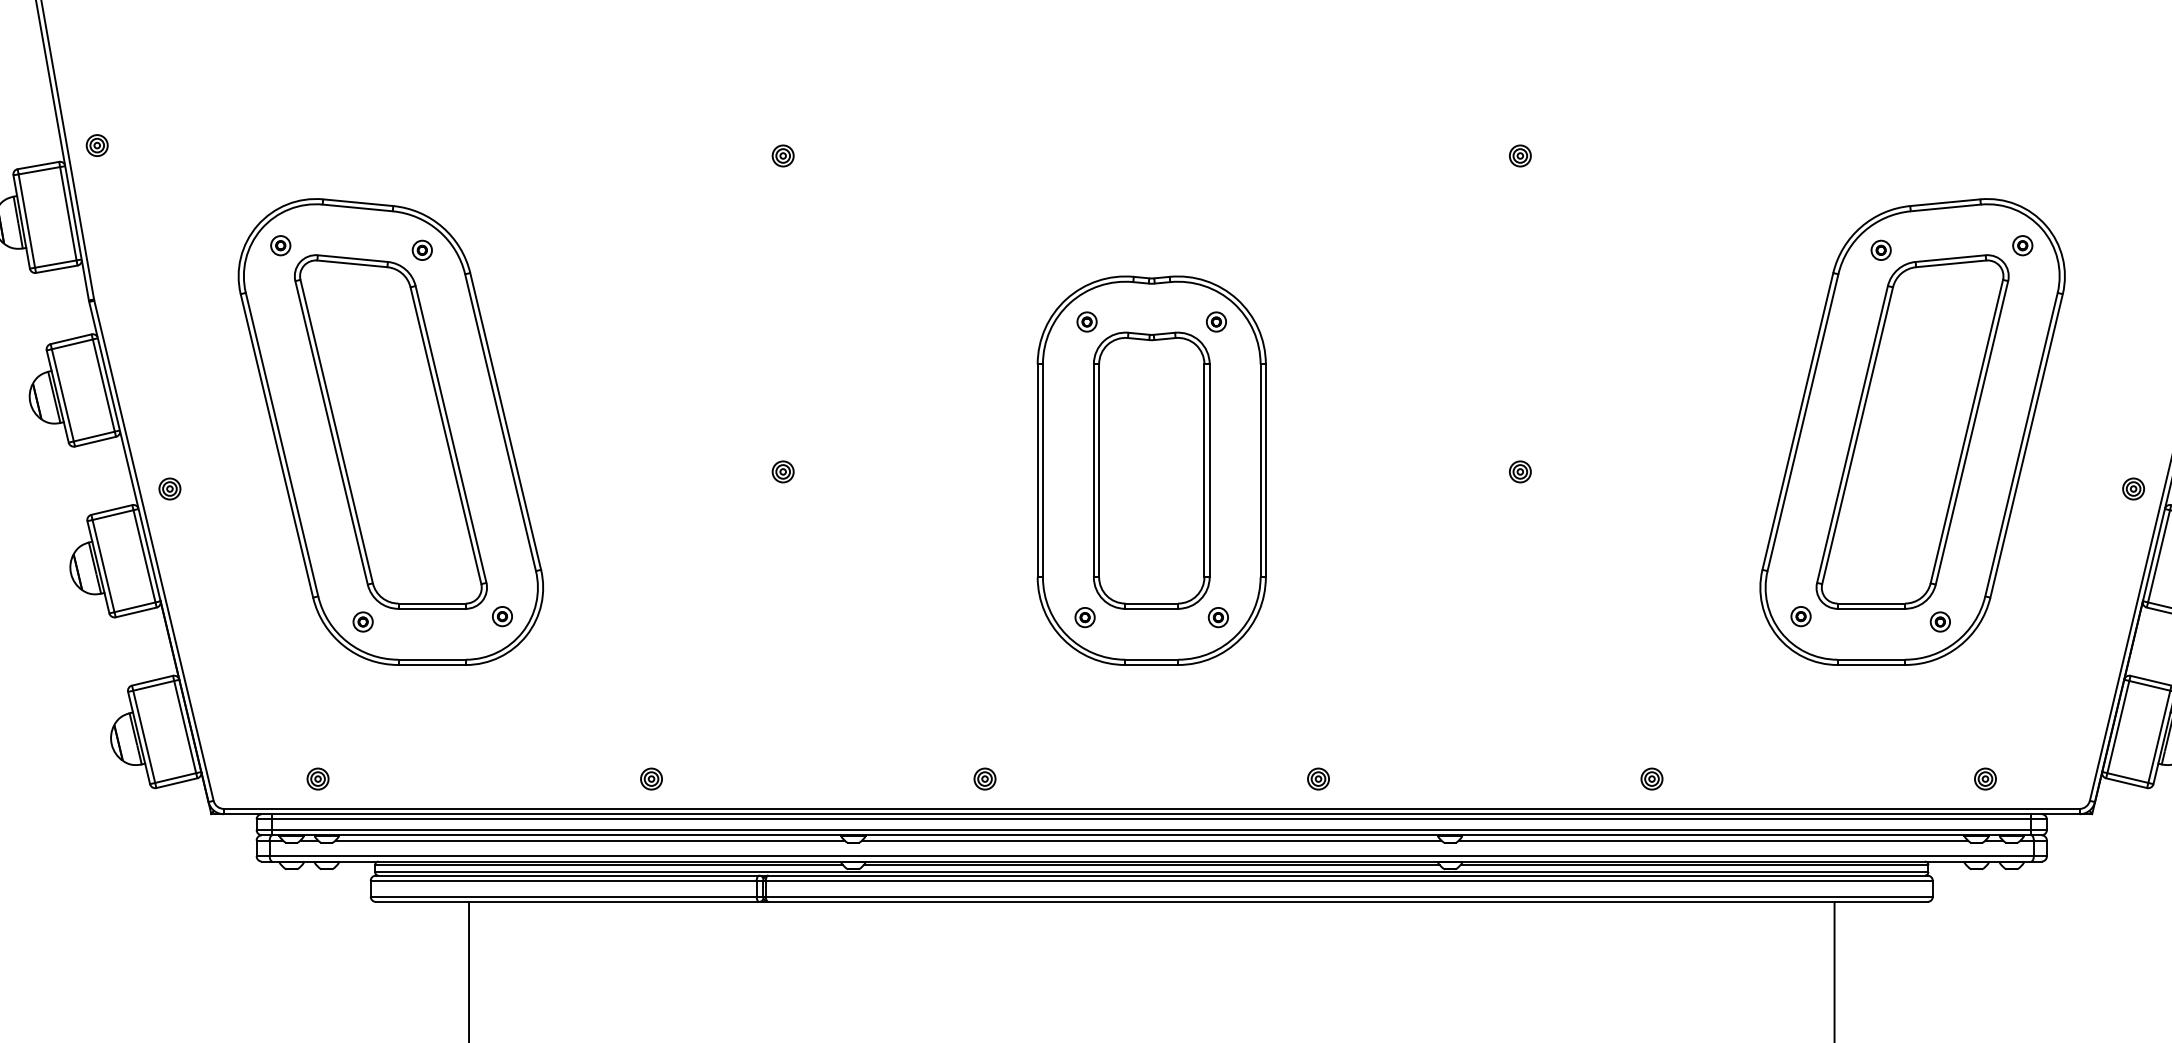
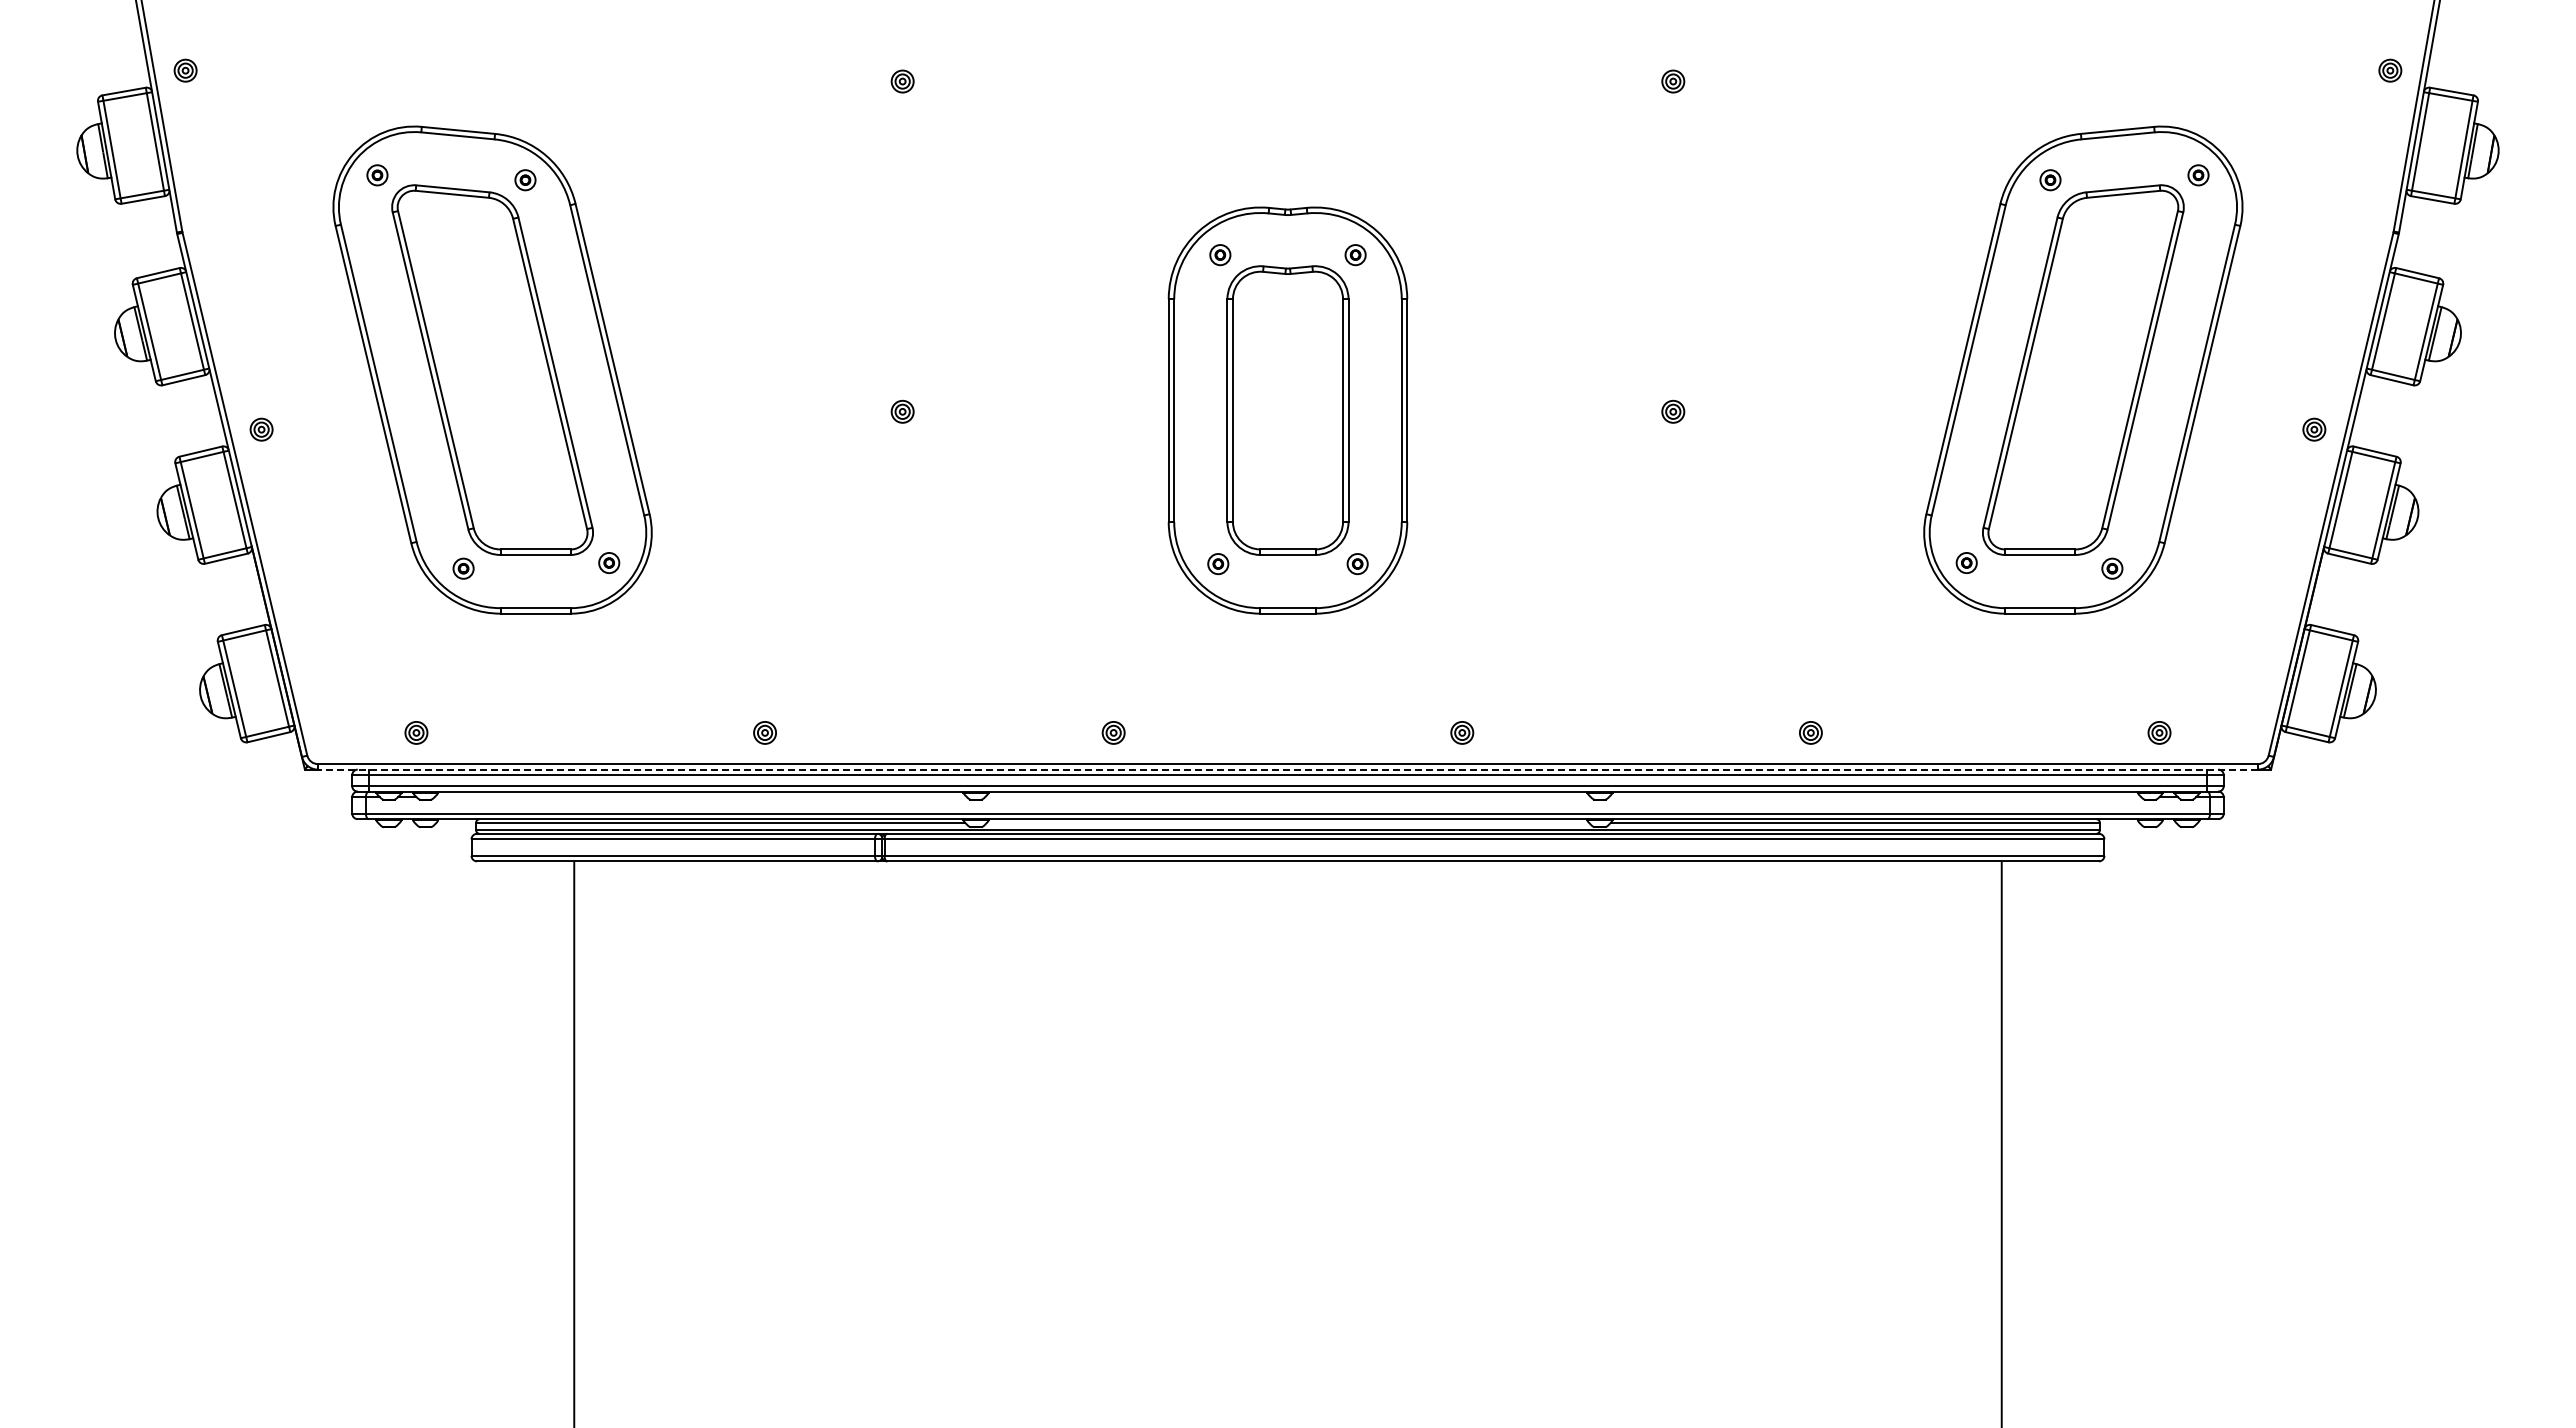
line: (1152, 814) -> (1288, 769), solid -> dashed
line: (589, 840) -> (700, 797), removed
line: (1151, 840) -> (1287, 797), removed
line: (1713, 840) -> (1875, 797), removed
line: (1152, 864) -> (1288, 822), removed

